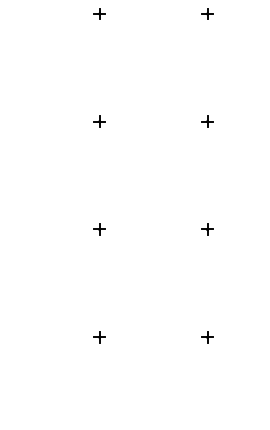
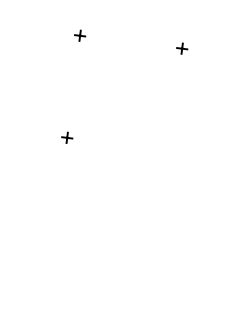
part: (207, 229) -> (169, 150), removed
part: (99, 337) -> (54, 240), removed
part: (207, 337) -> (156, 253), removed

